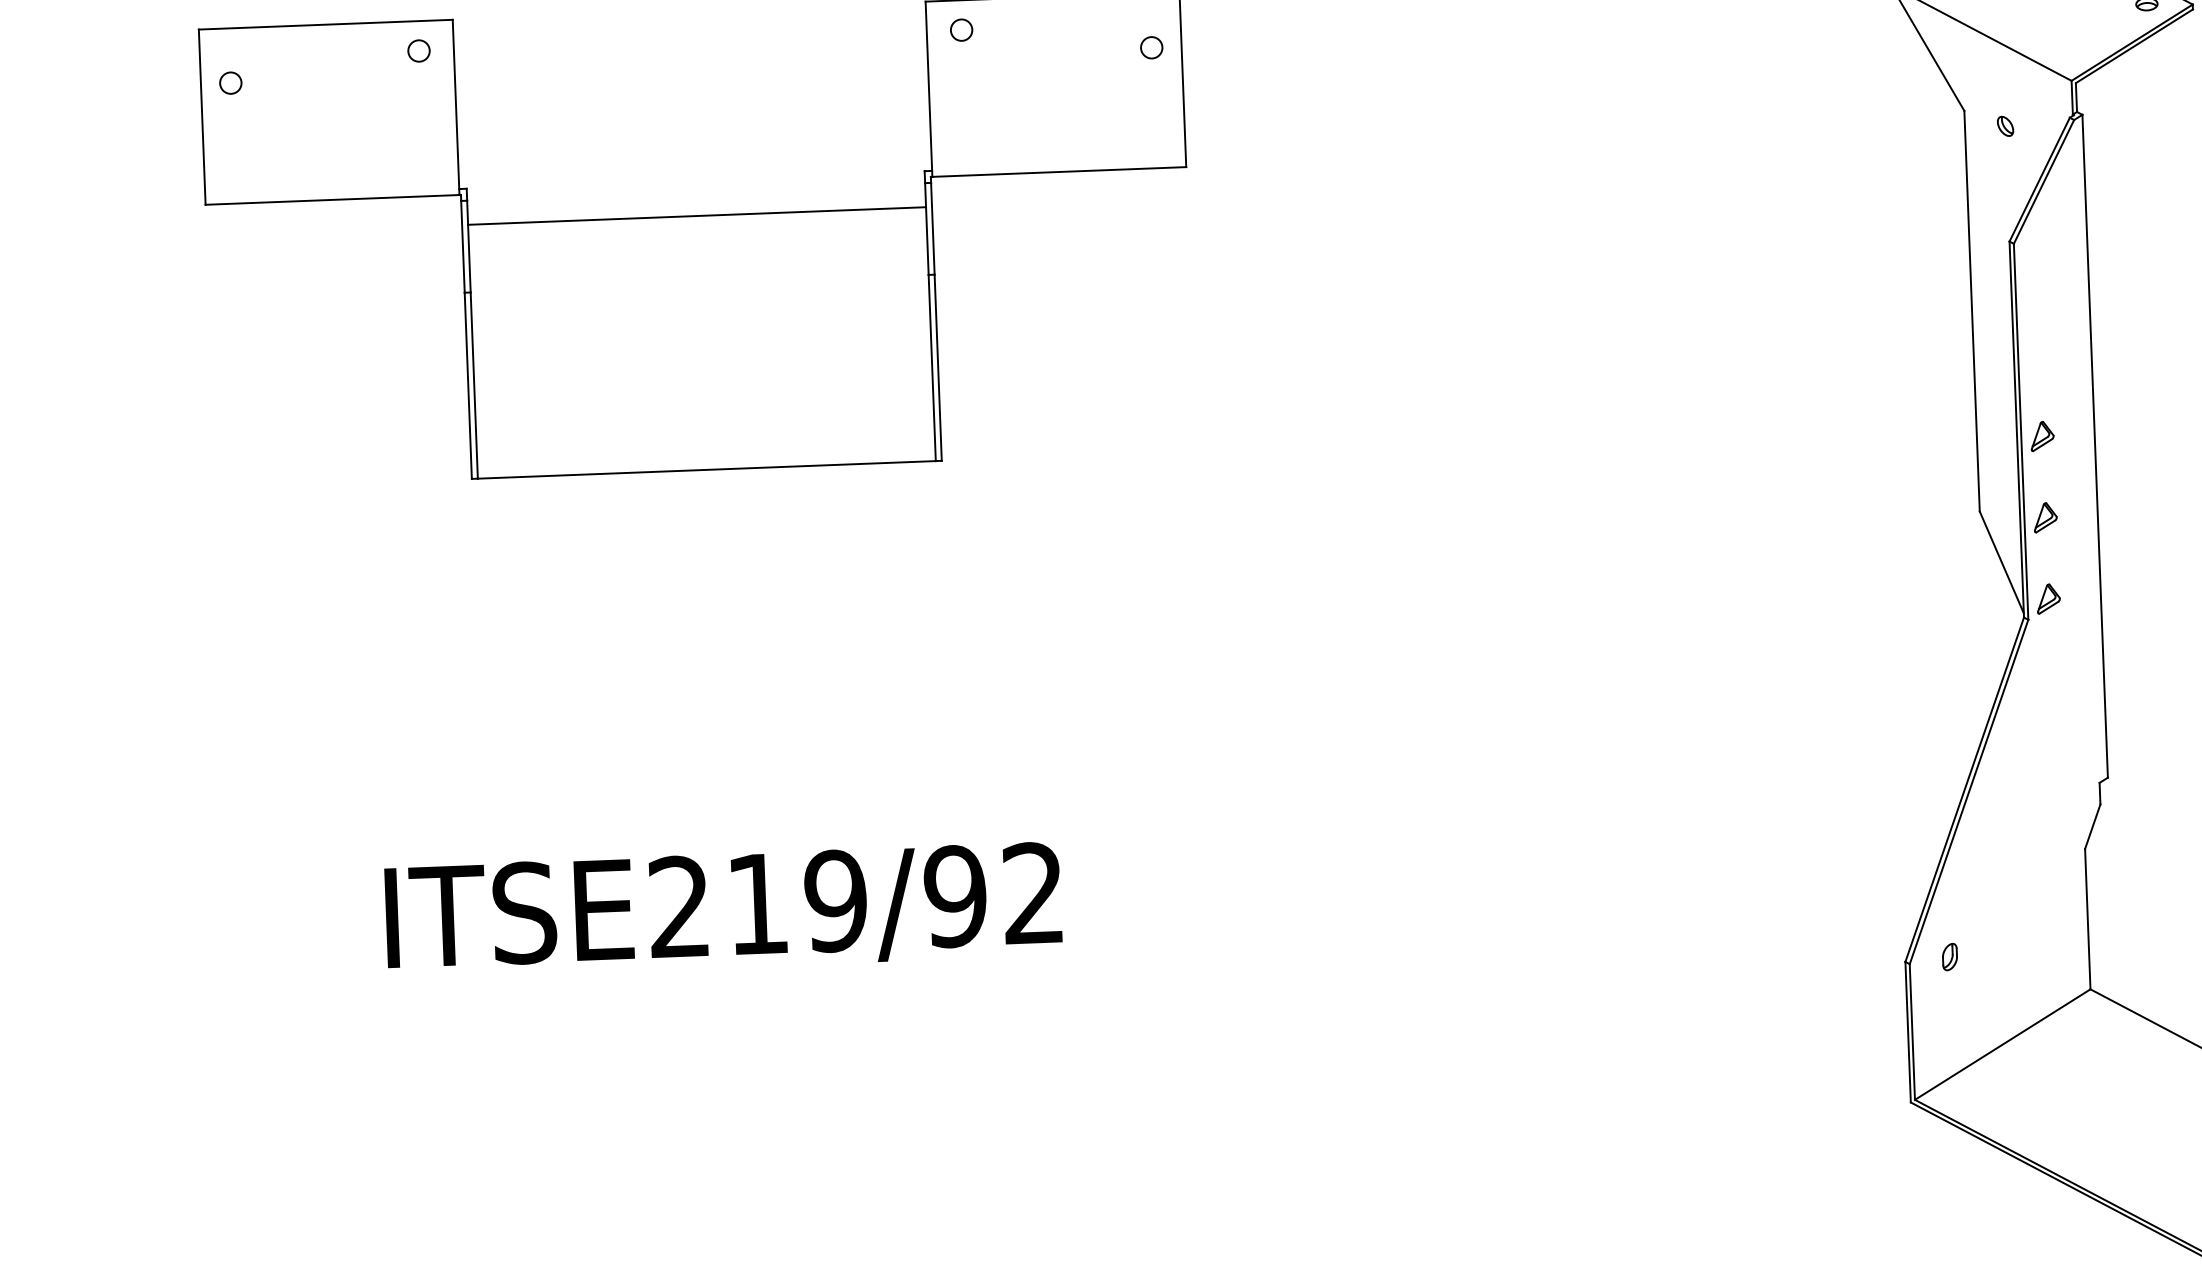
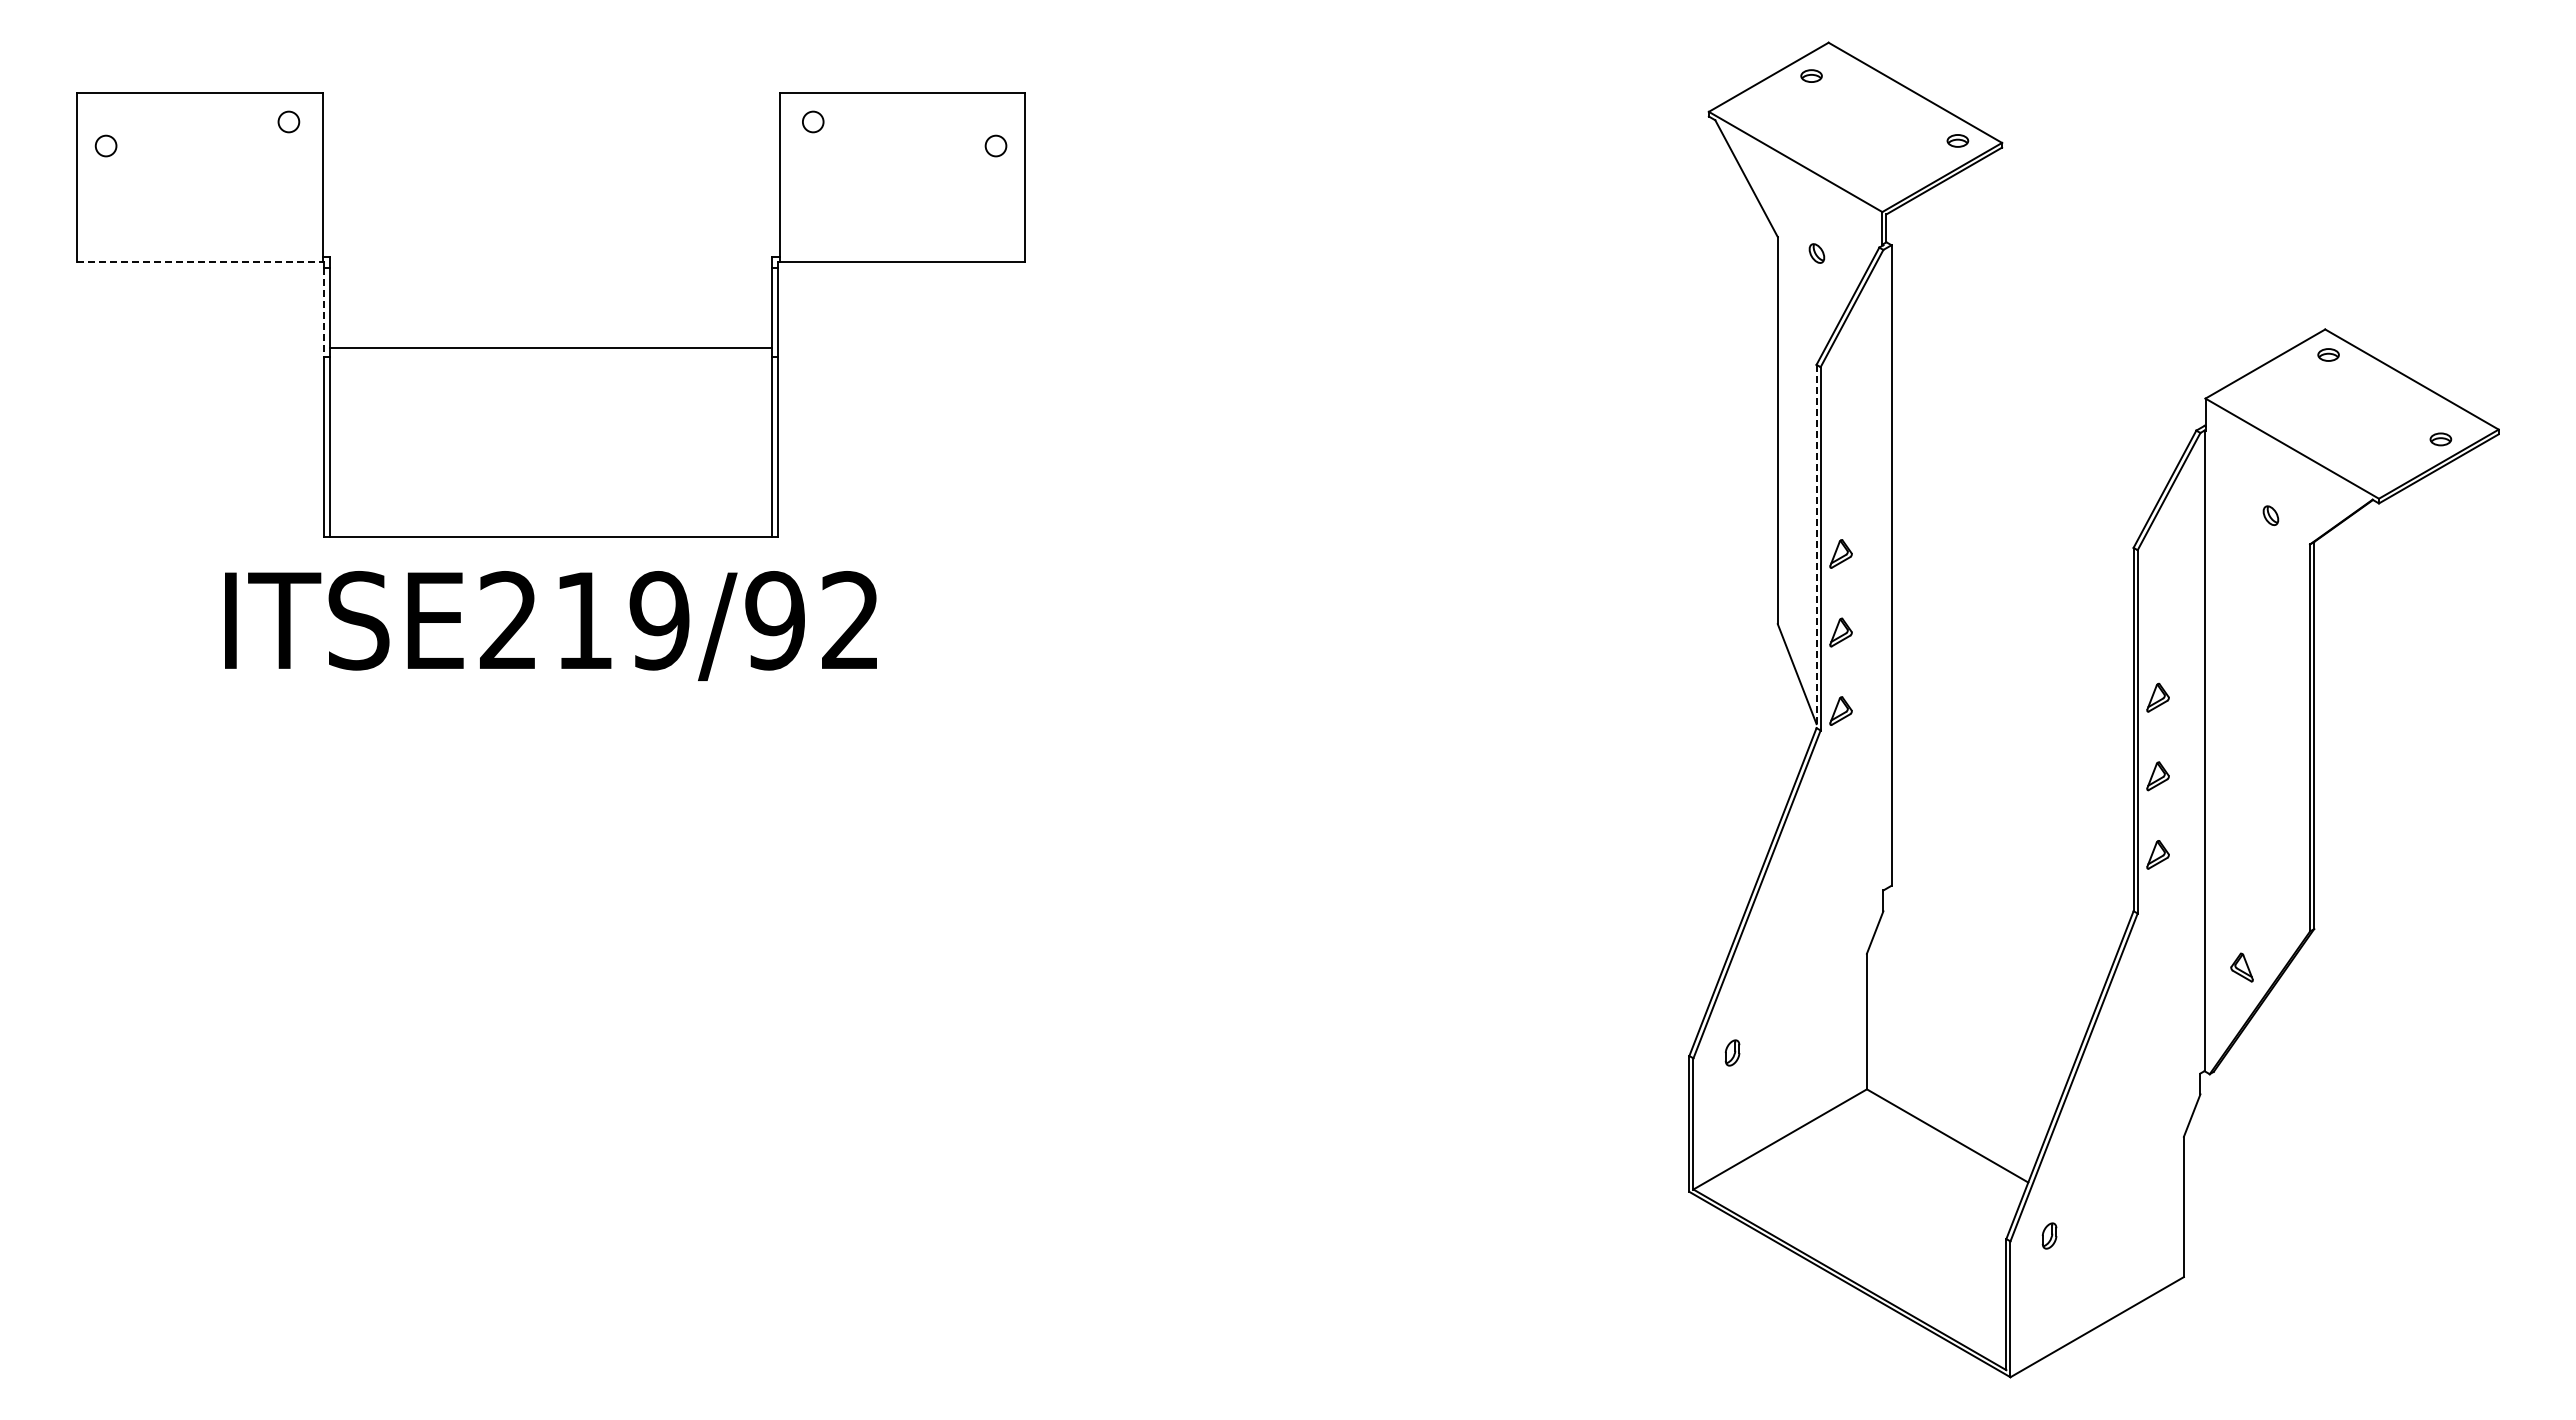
line: (332, 199) -> (199, 262), solid -> dashed
line: (696, 216) -> (550, 347), moved
line: (463, 247) -> (324, 313), solid -> dashed
line: (2016, 429) -> (1816, 546), solid -> dashed
text: (723, 910) -> (550, 625), moved

